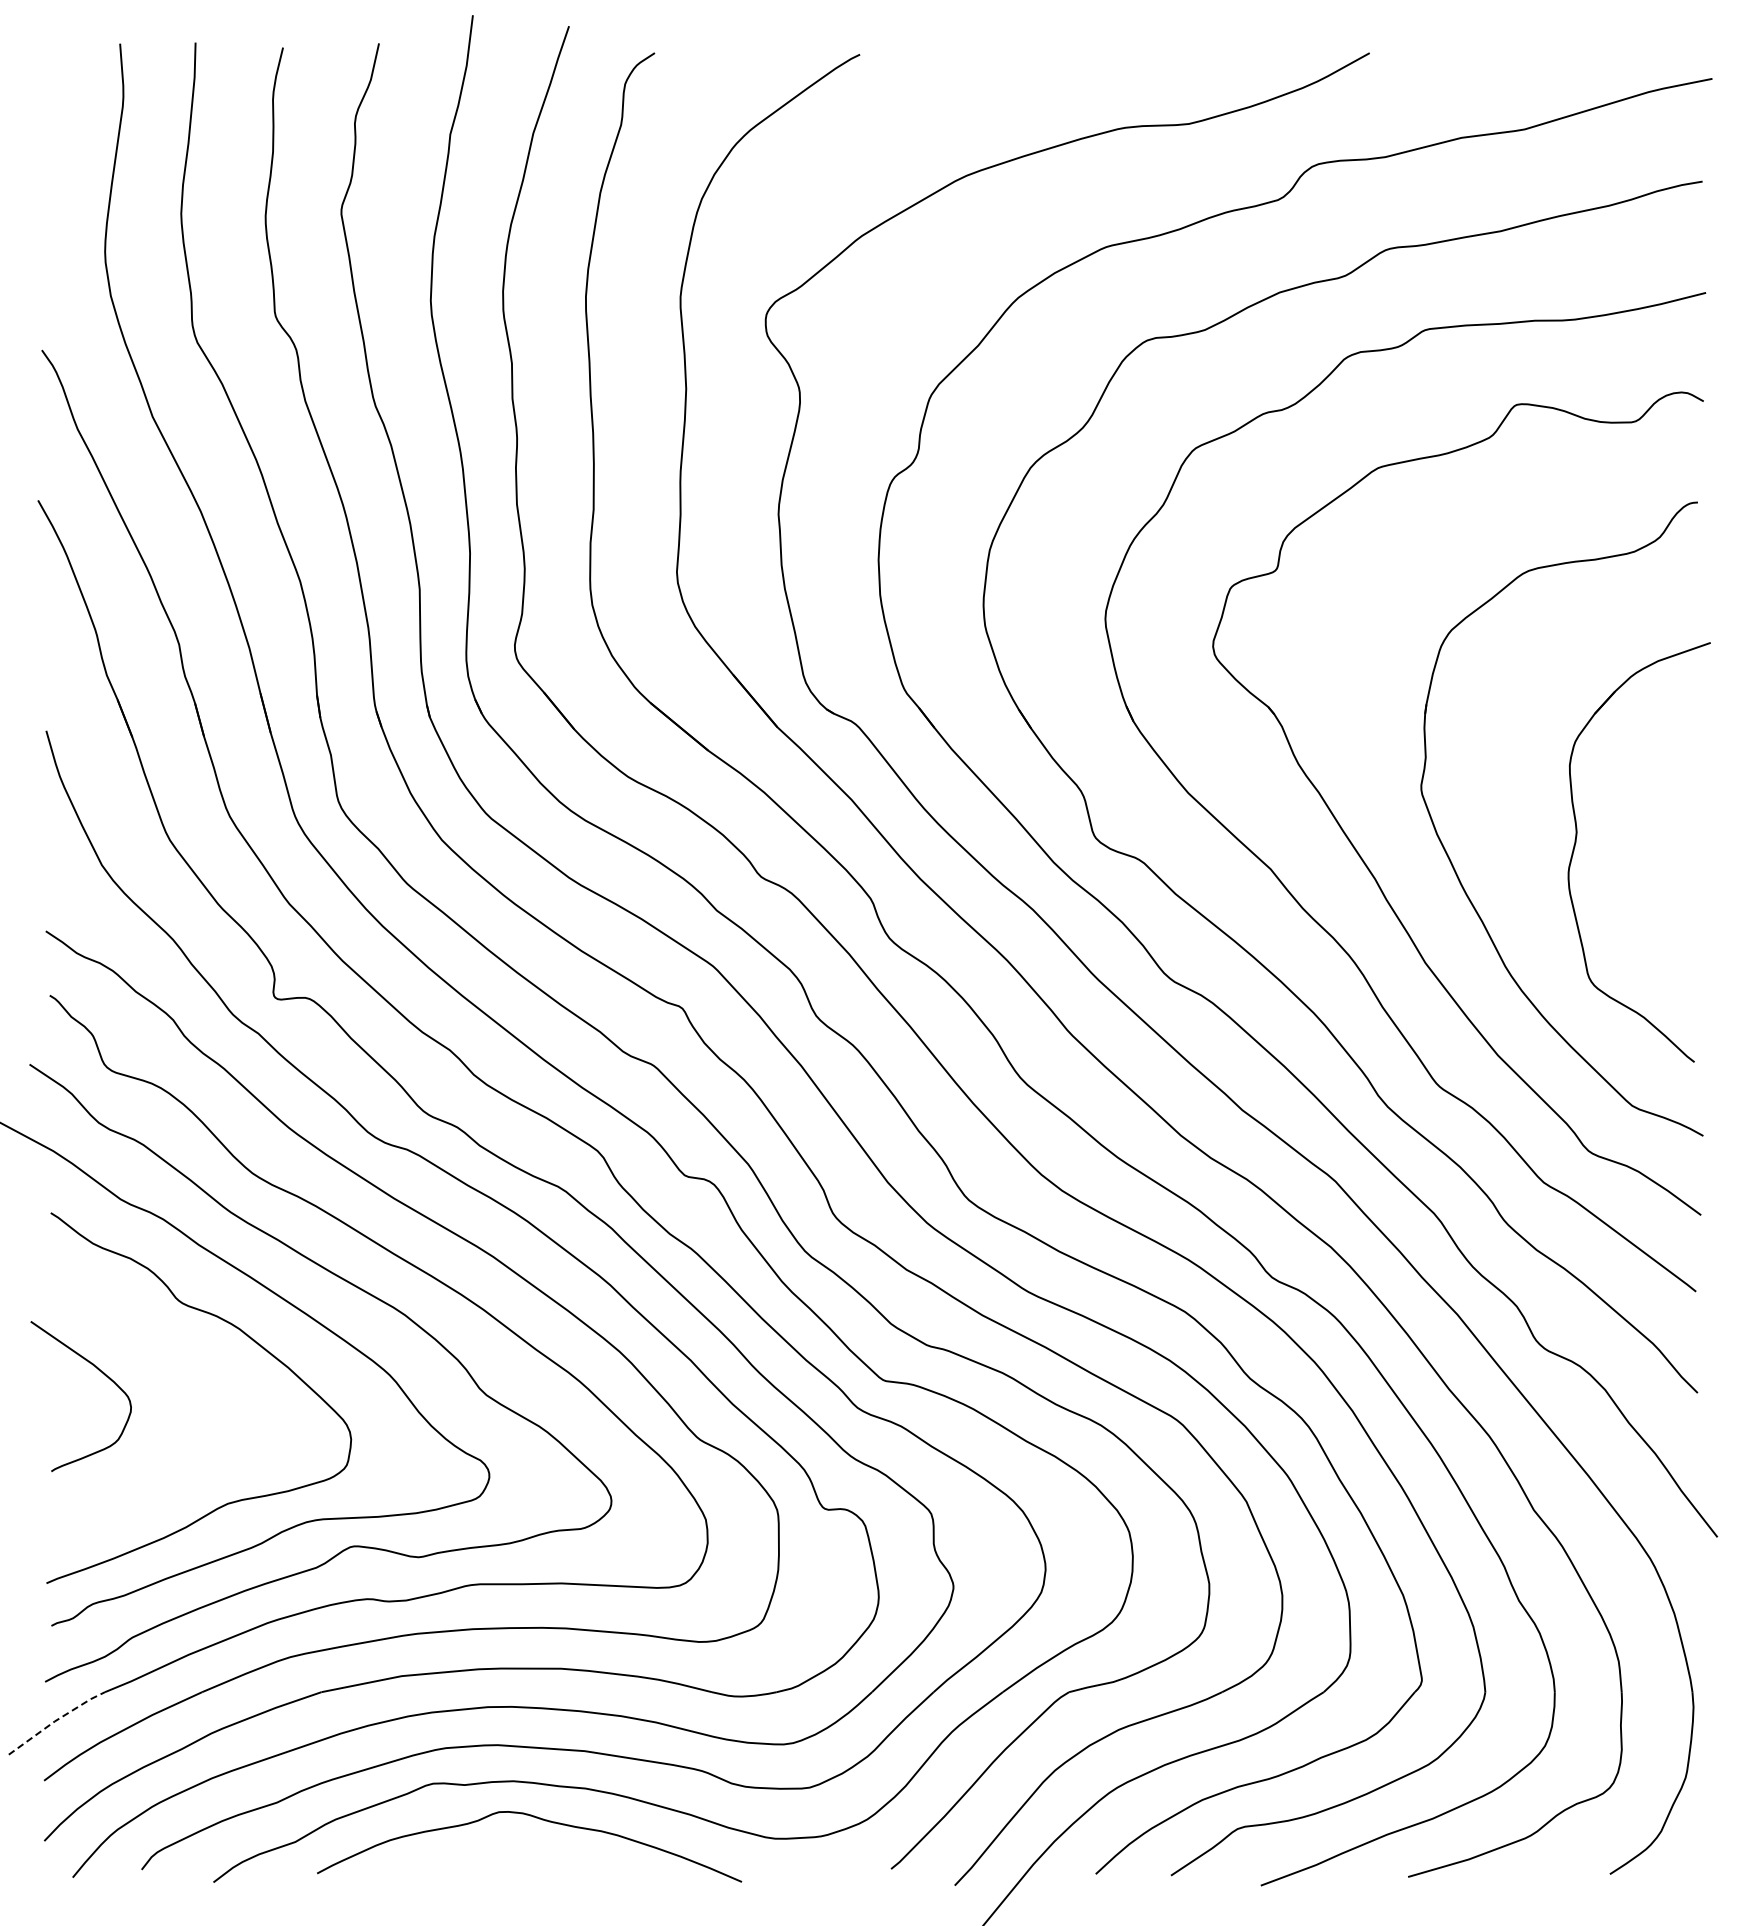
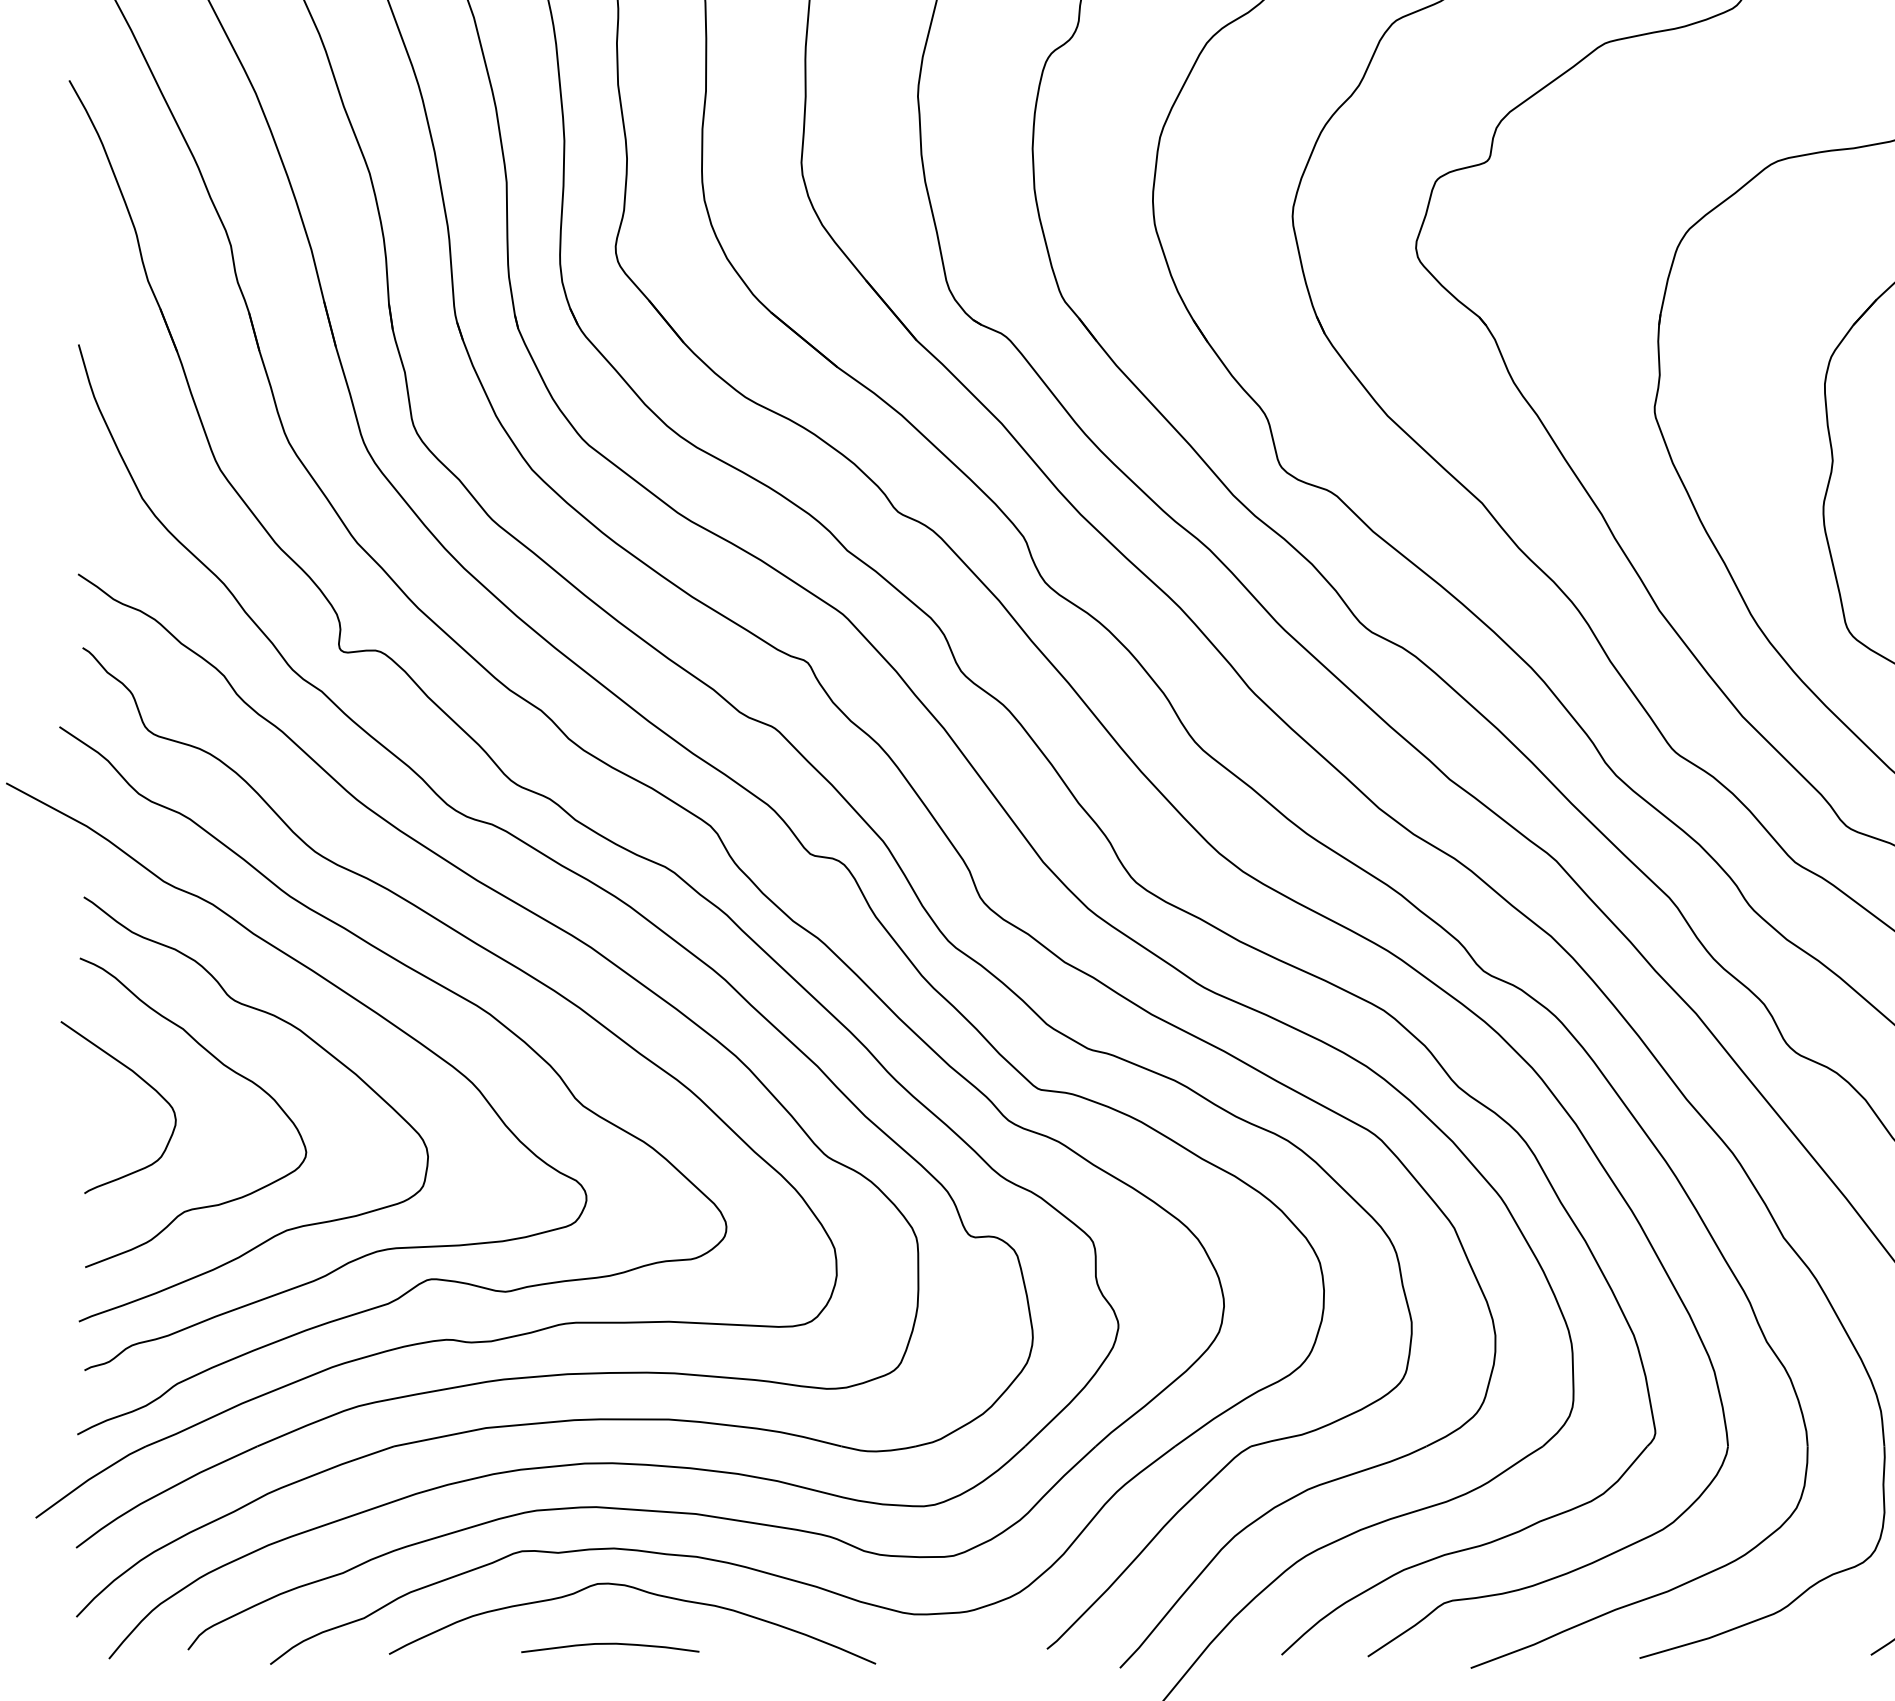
curve: (174, 1361) -> (225, 1067), added
line: (55, 1720) -> (89, 1478), dashed -> solid
curve: (509, 1865) -> (609, 1645), added

